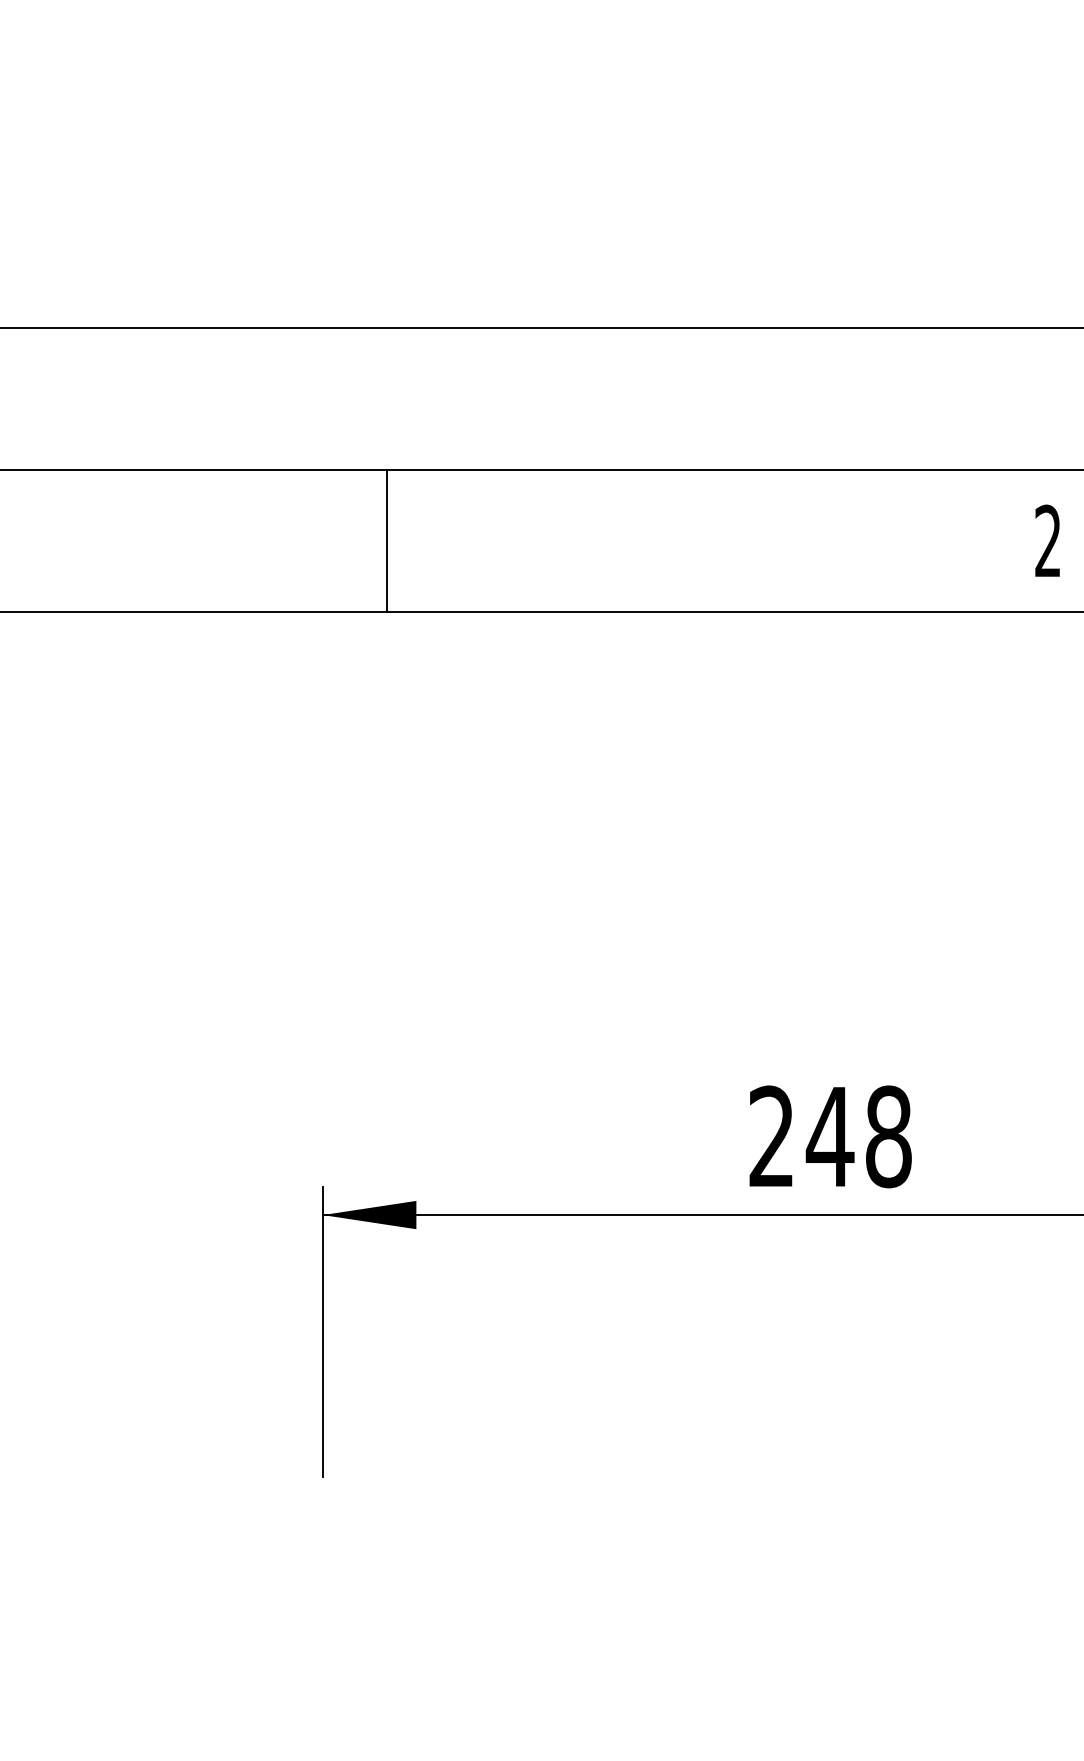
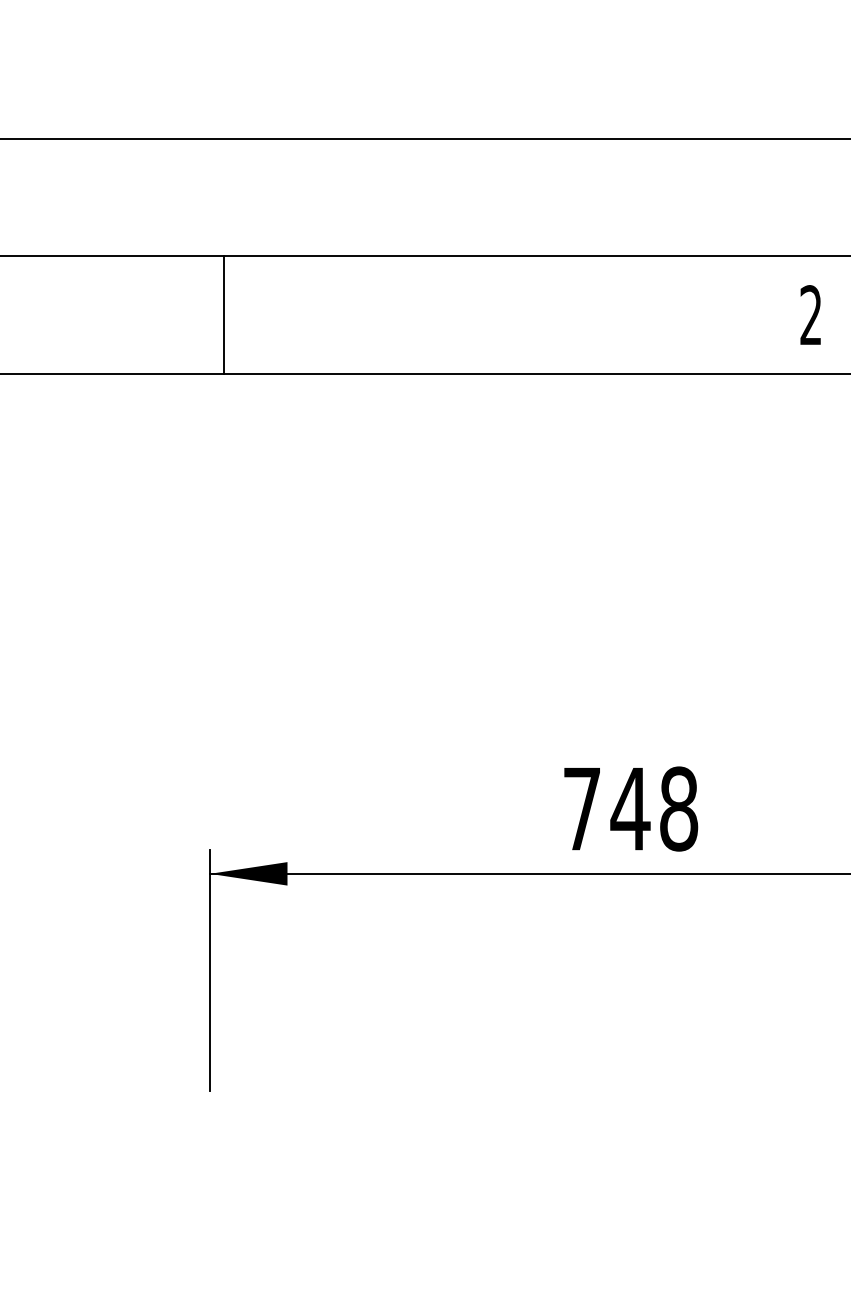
line: (387, 540) -> (224, 314), moved
text: (771, 1135) -> (581, 807), 248 -> 748

